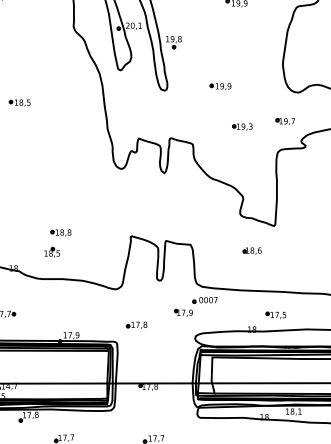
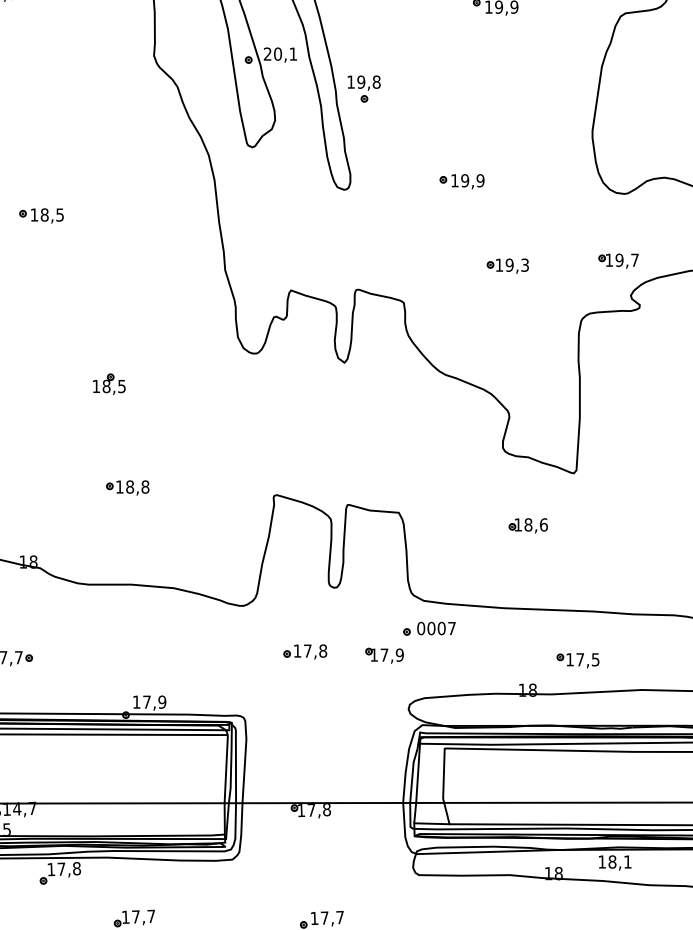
part: (284, 121) -> (616, 260), moved
part: (51, 251) -> (107, 382), moved
part: (136, 324) -> (304, 650), moved

